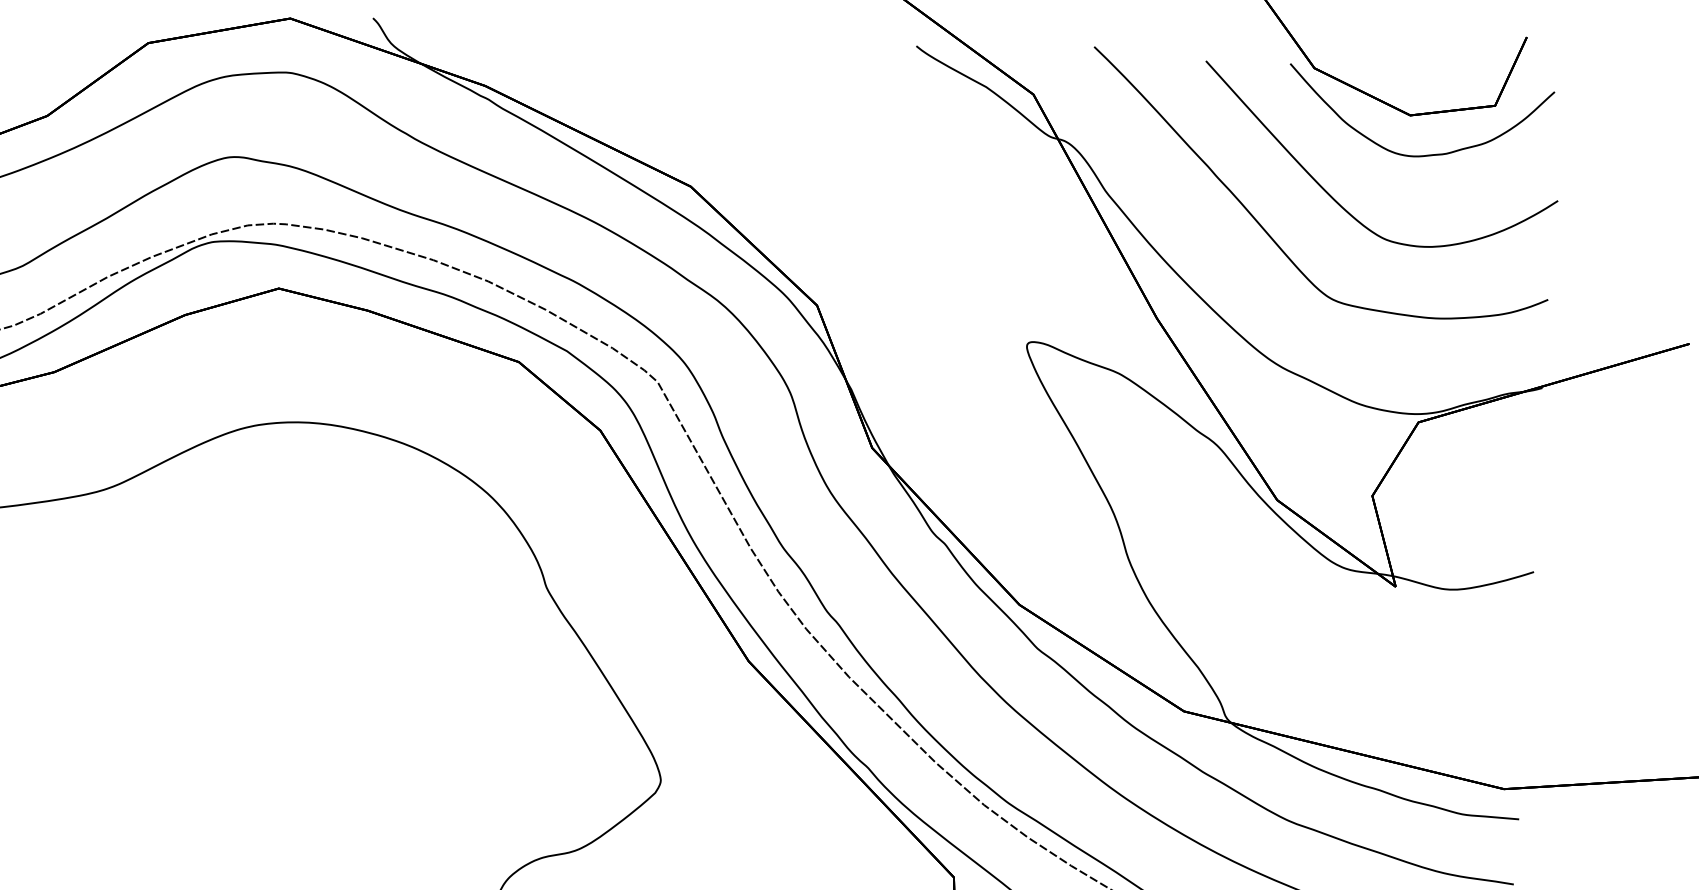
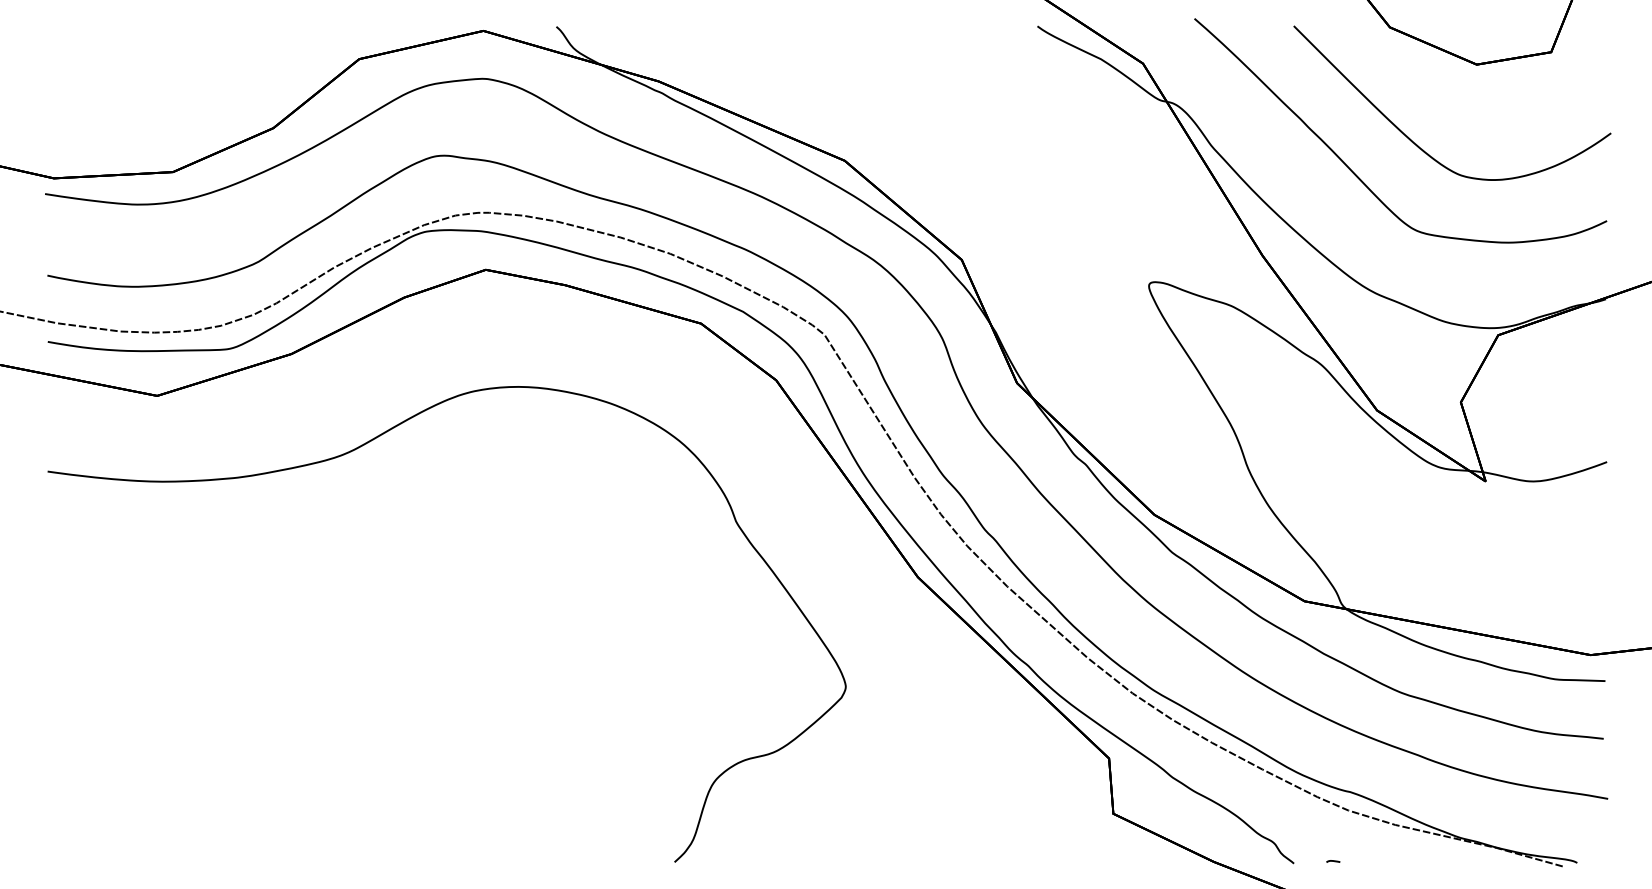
curve: (1424, 154) -> (1491, 98), removed

